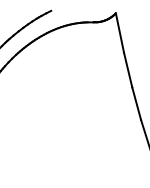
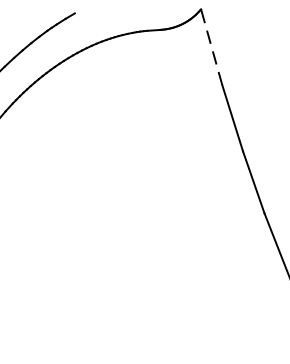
line: (119, 32) -> (210, 46), solid -> dashed

